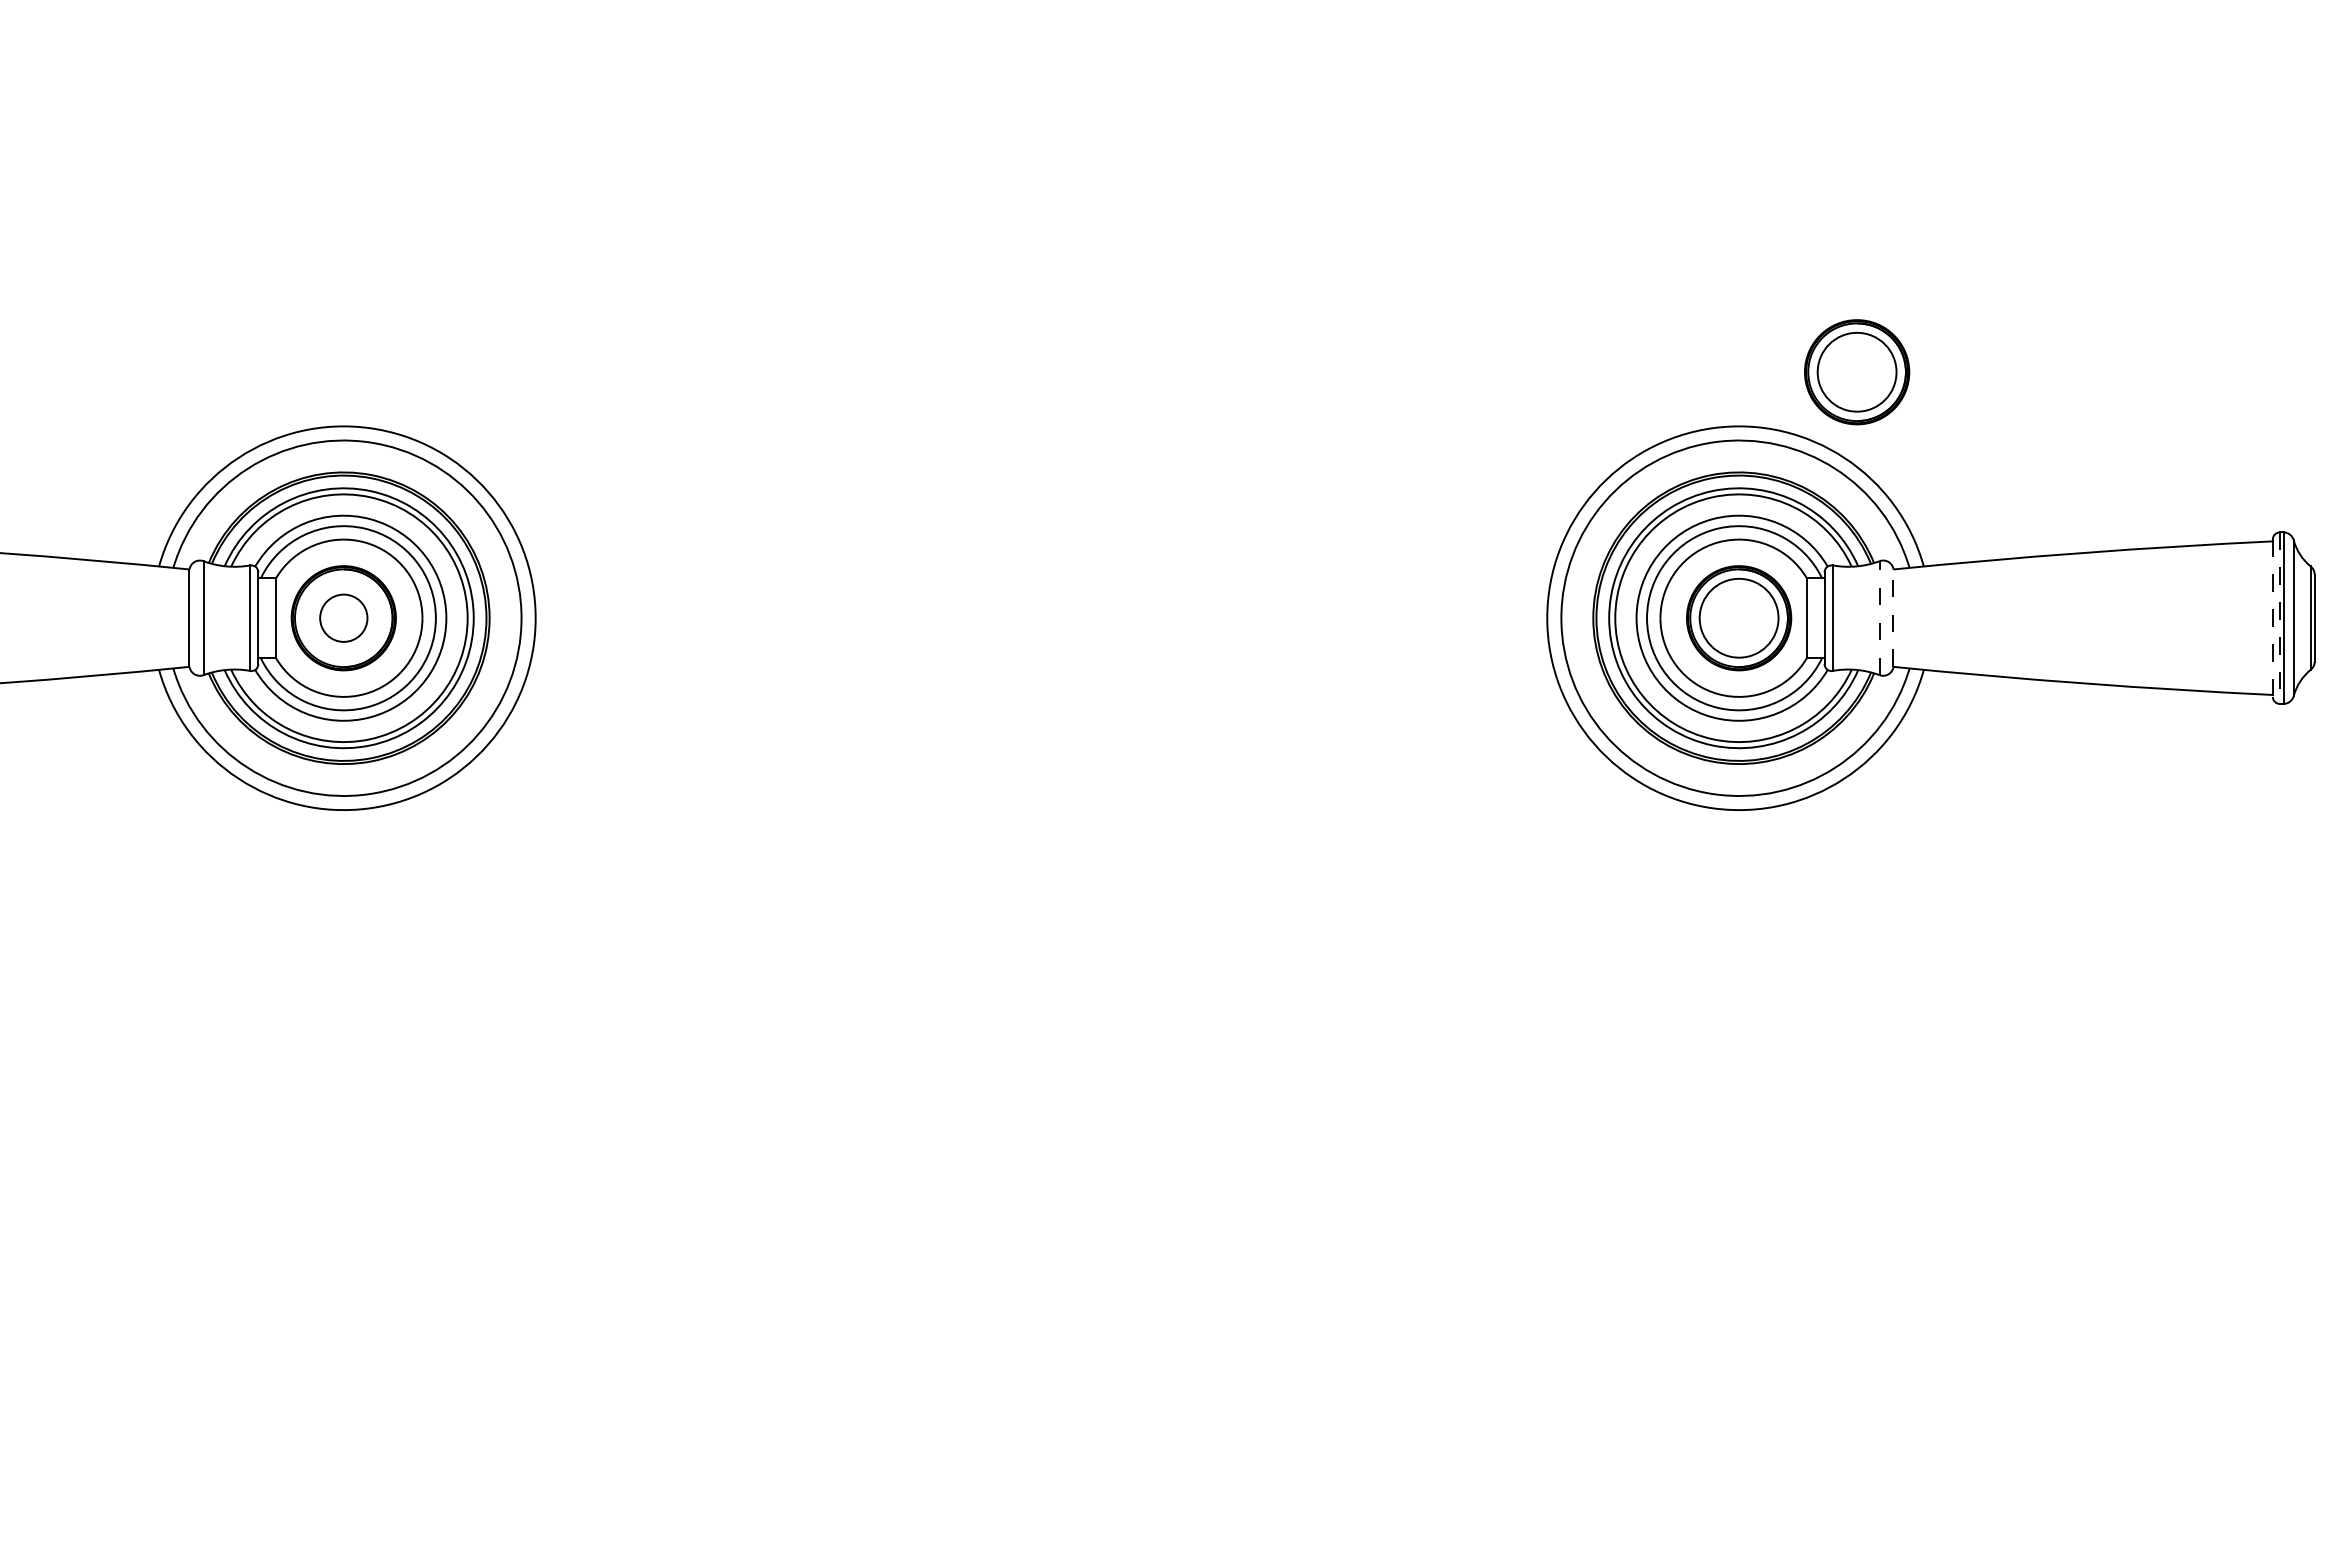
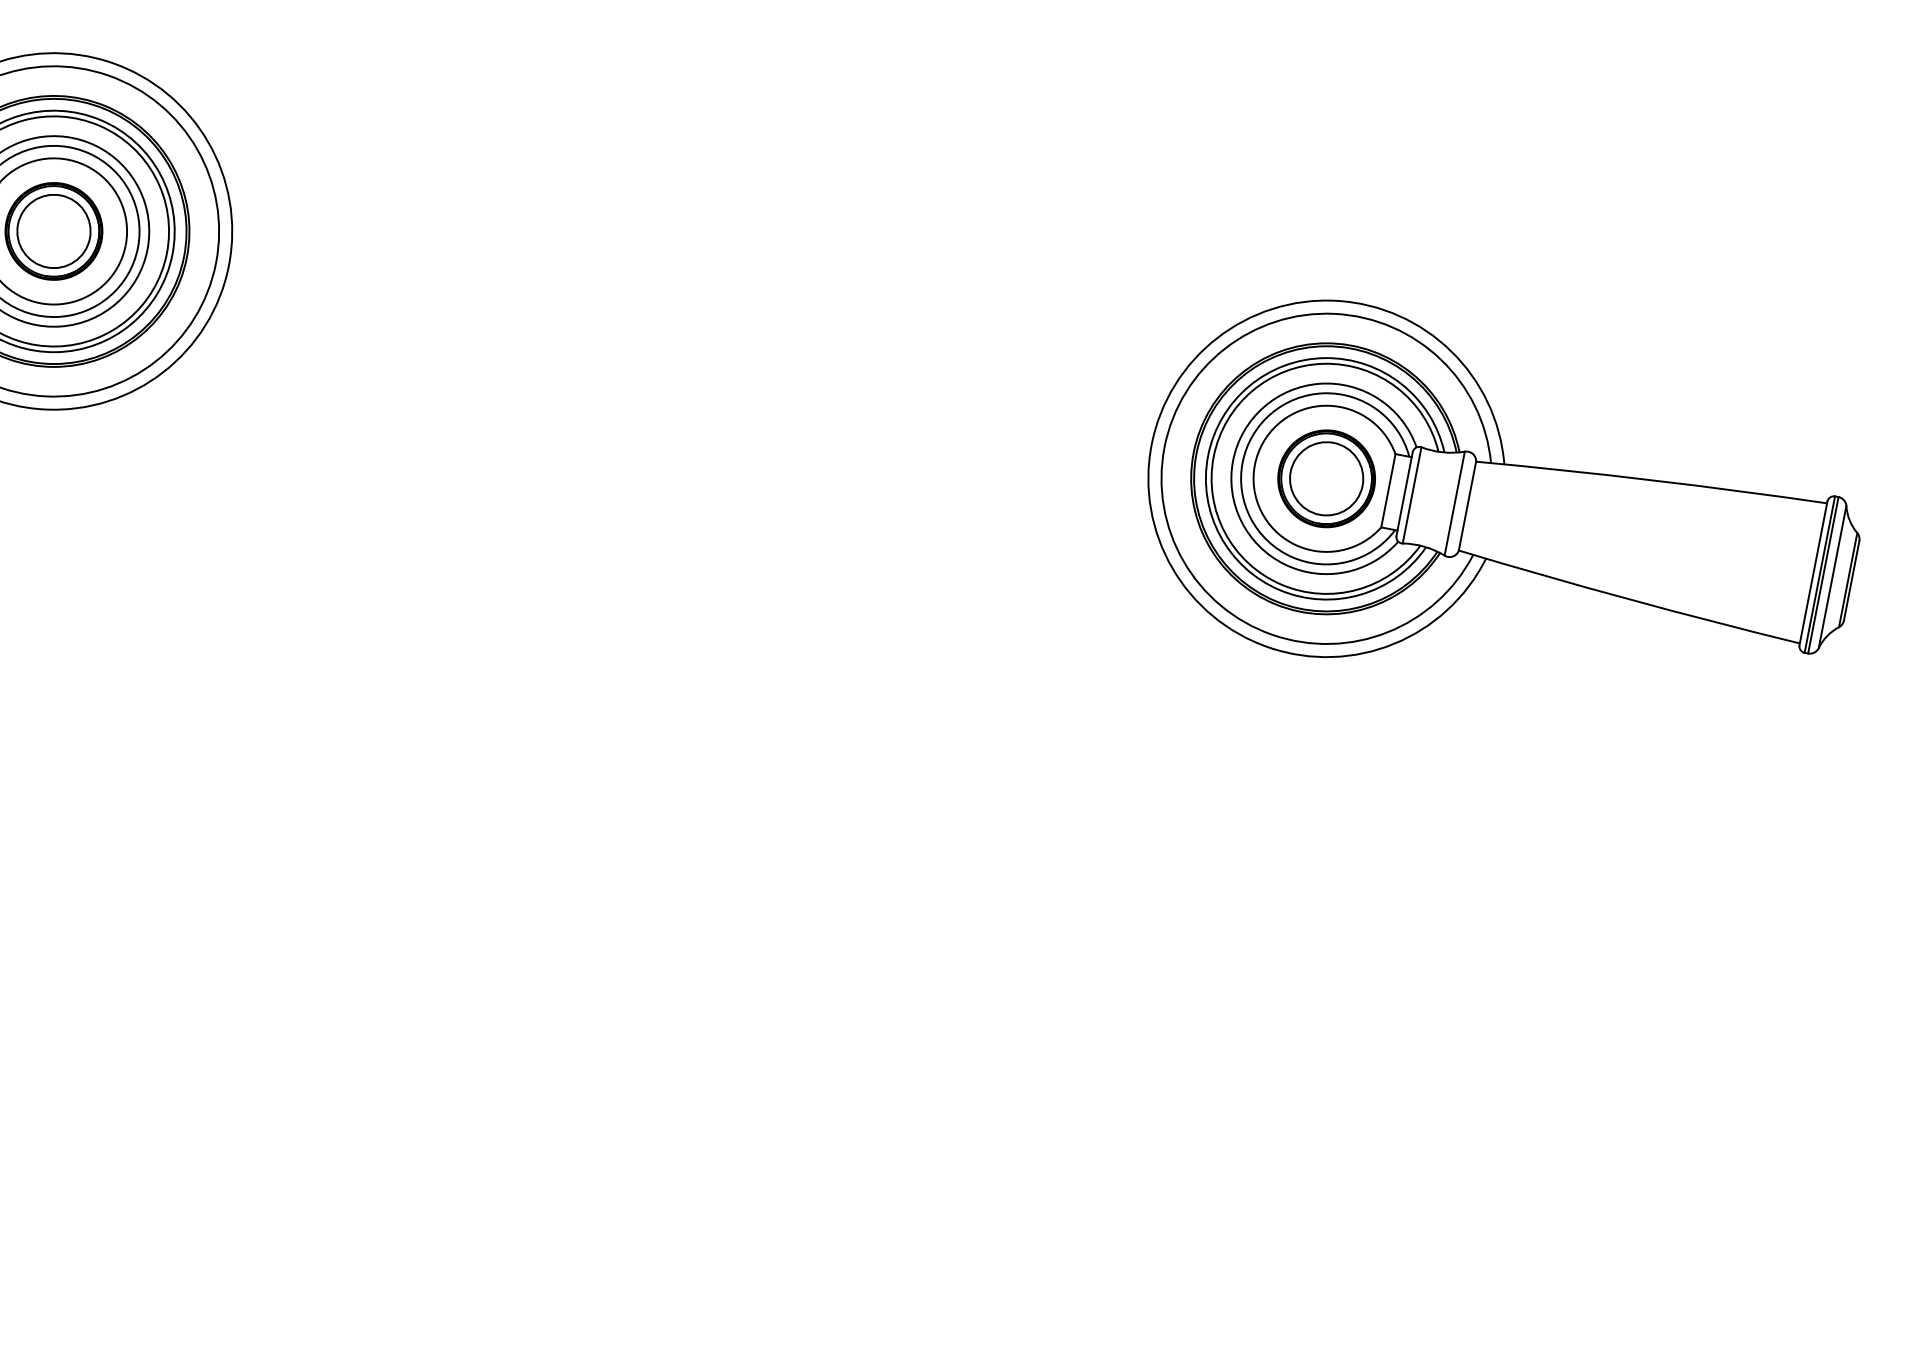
part: (1857, 372) -> (1478, 275), removed
circle: (343, 617) -> (53, 230), size x1.67
line: (1879, 618) -> (1454, 503), dashed -> solid
line: (1893, 618) -> (1467, 506), dashed -> solid
line: (2272, 618) -> (1813, 573), dashed -> solid
line: (2279, 618) -> (1819, 574), dashed -> solid

